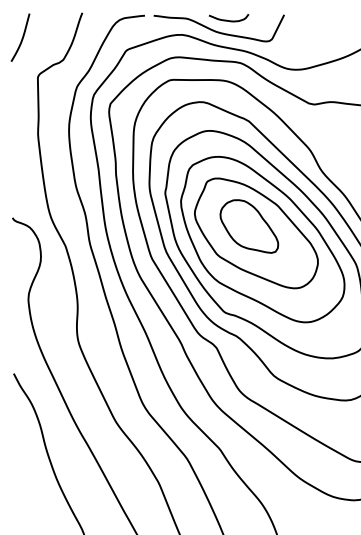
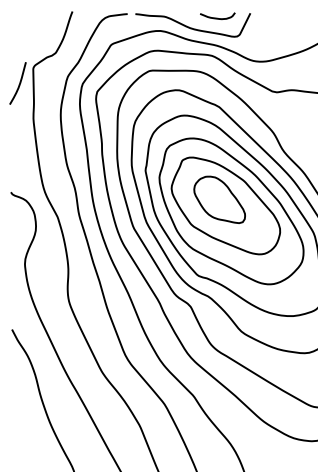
curve: (228, 19) -> (217, 17), moved
curve: (21, 38) -> (18, 84), moved

